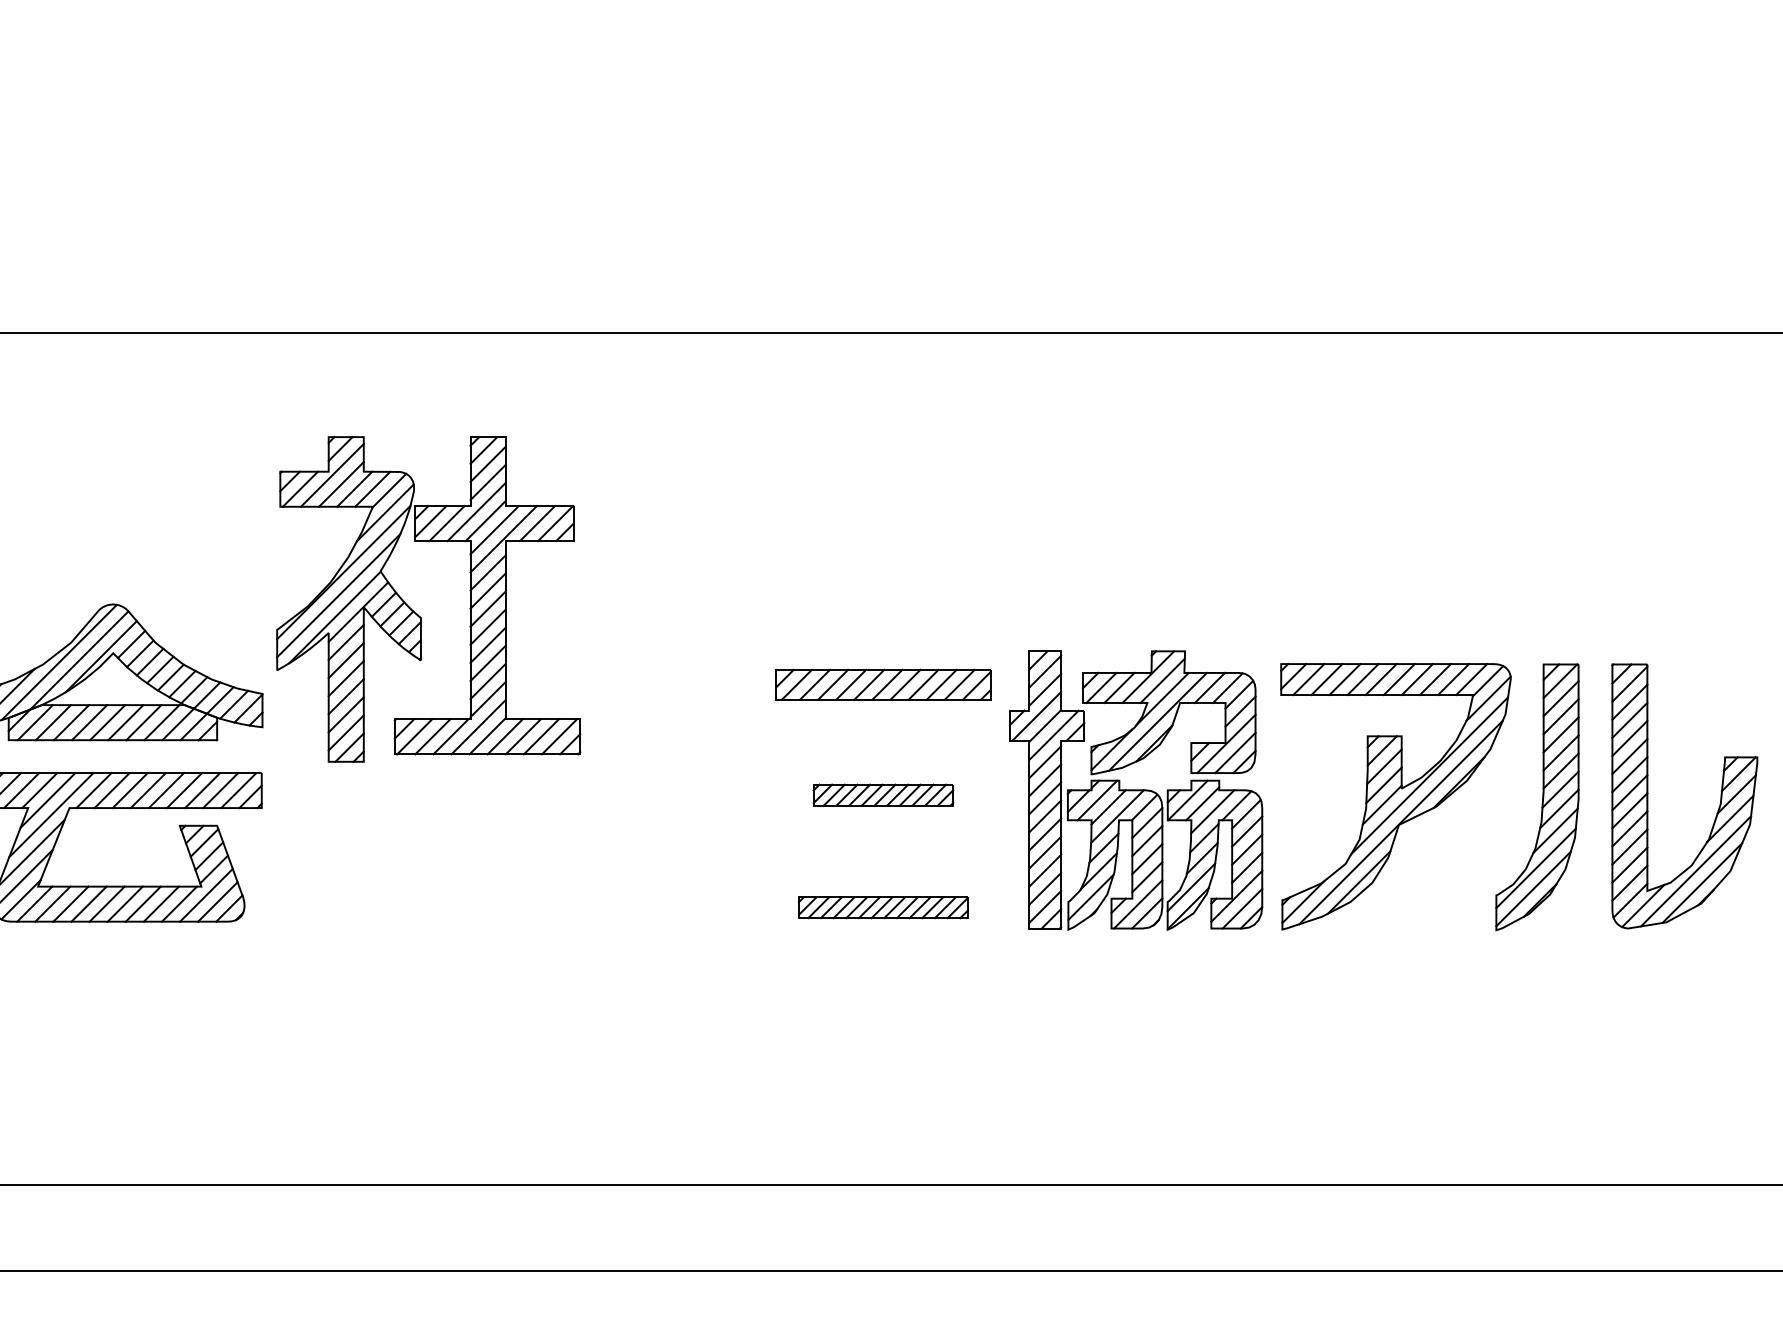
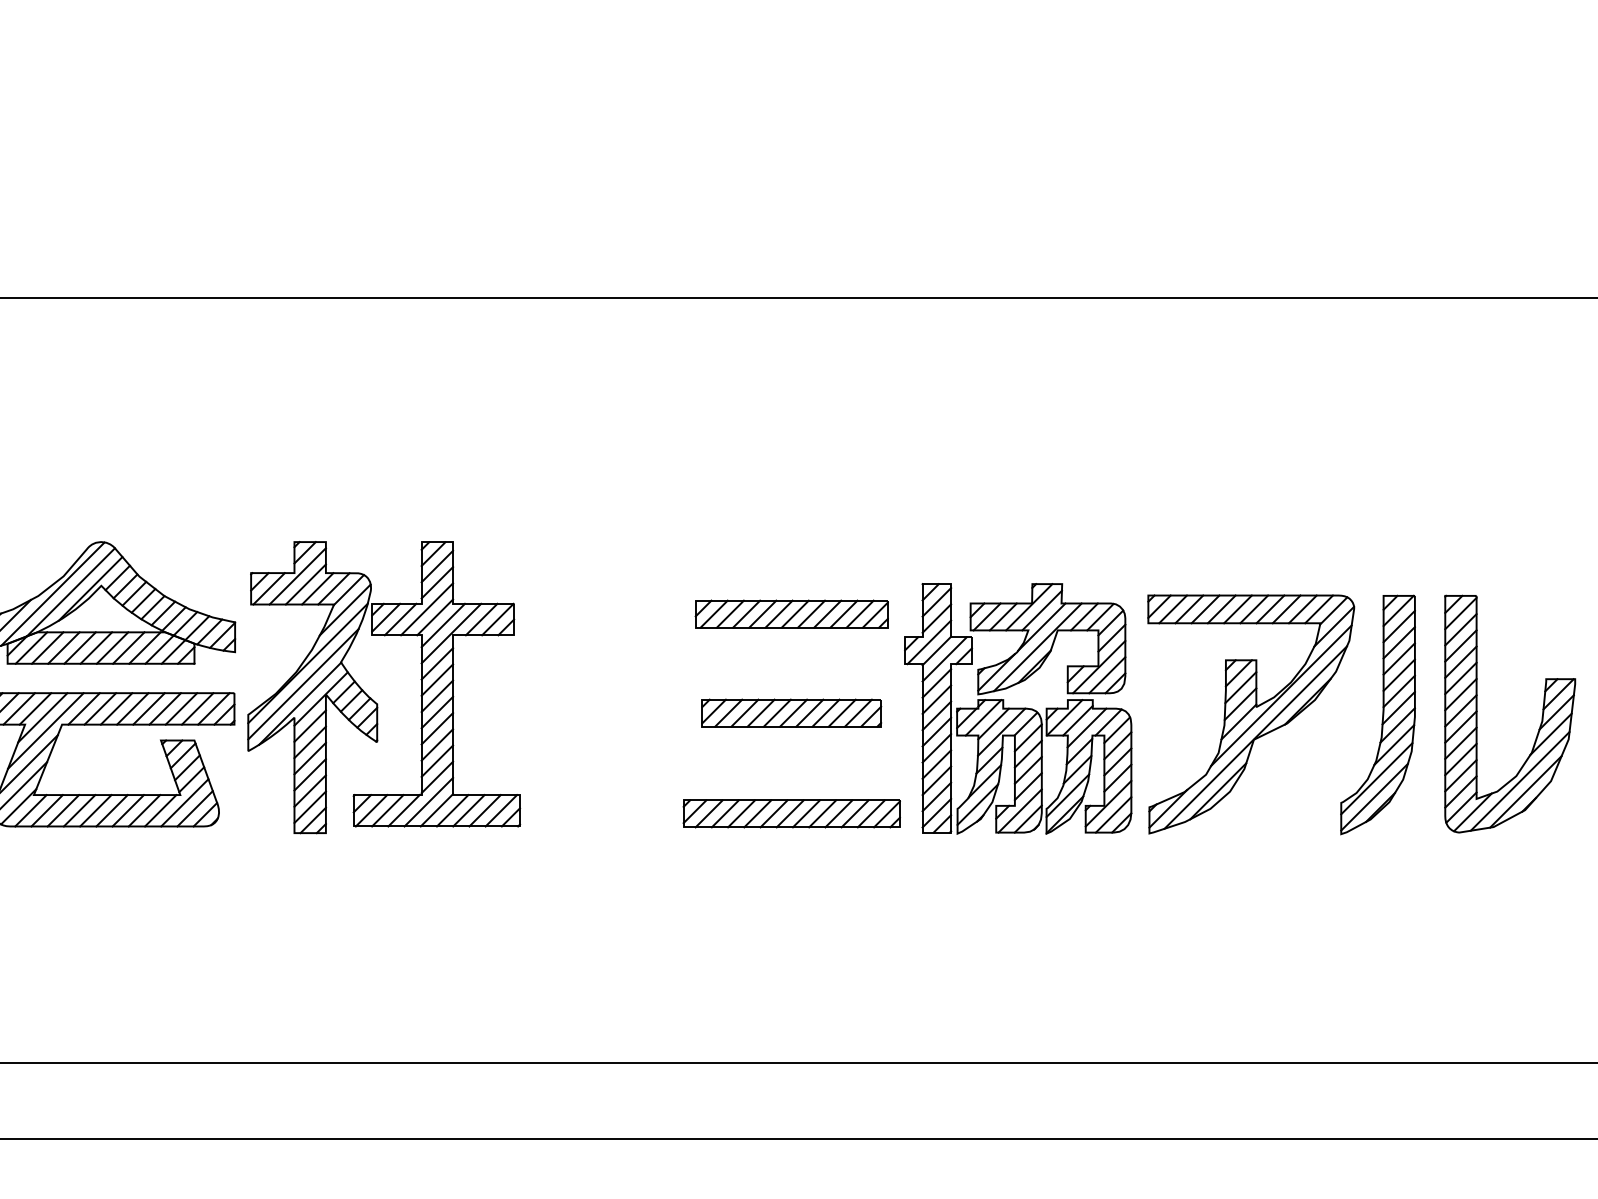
part: (415, 611) -> (372, 698), moved
part: (883, 794) -> (791, 712), size x1.43
part: (883, 907) -> (791, 813), size x1.43

